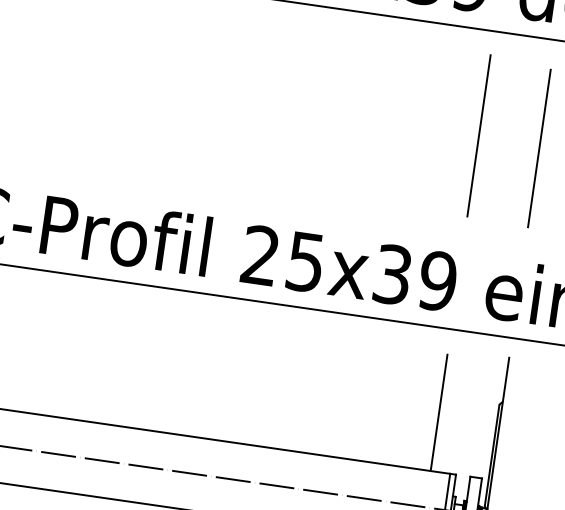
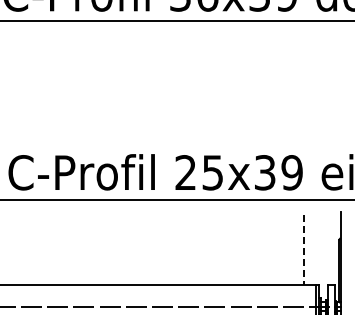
line: (479, 135) -> (304, 83), removed
line: (539, 147) -> (340, 85), removed
line: (439, 413) -> (304, 250), solid -> dashed

